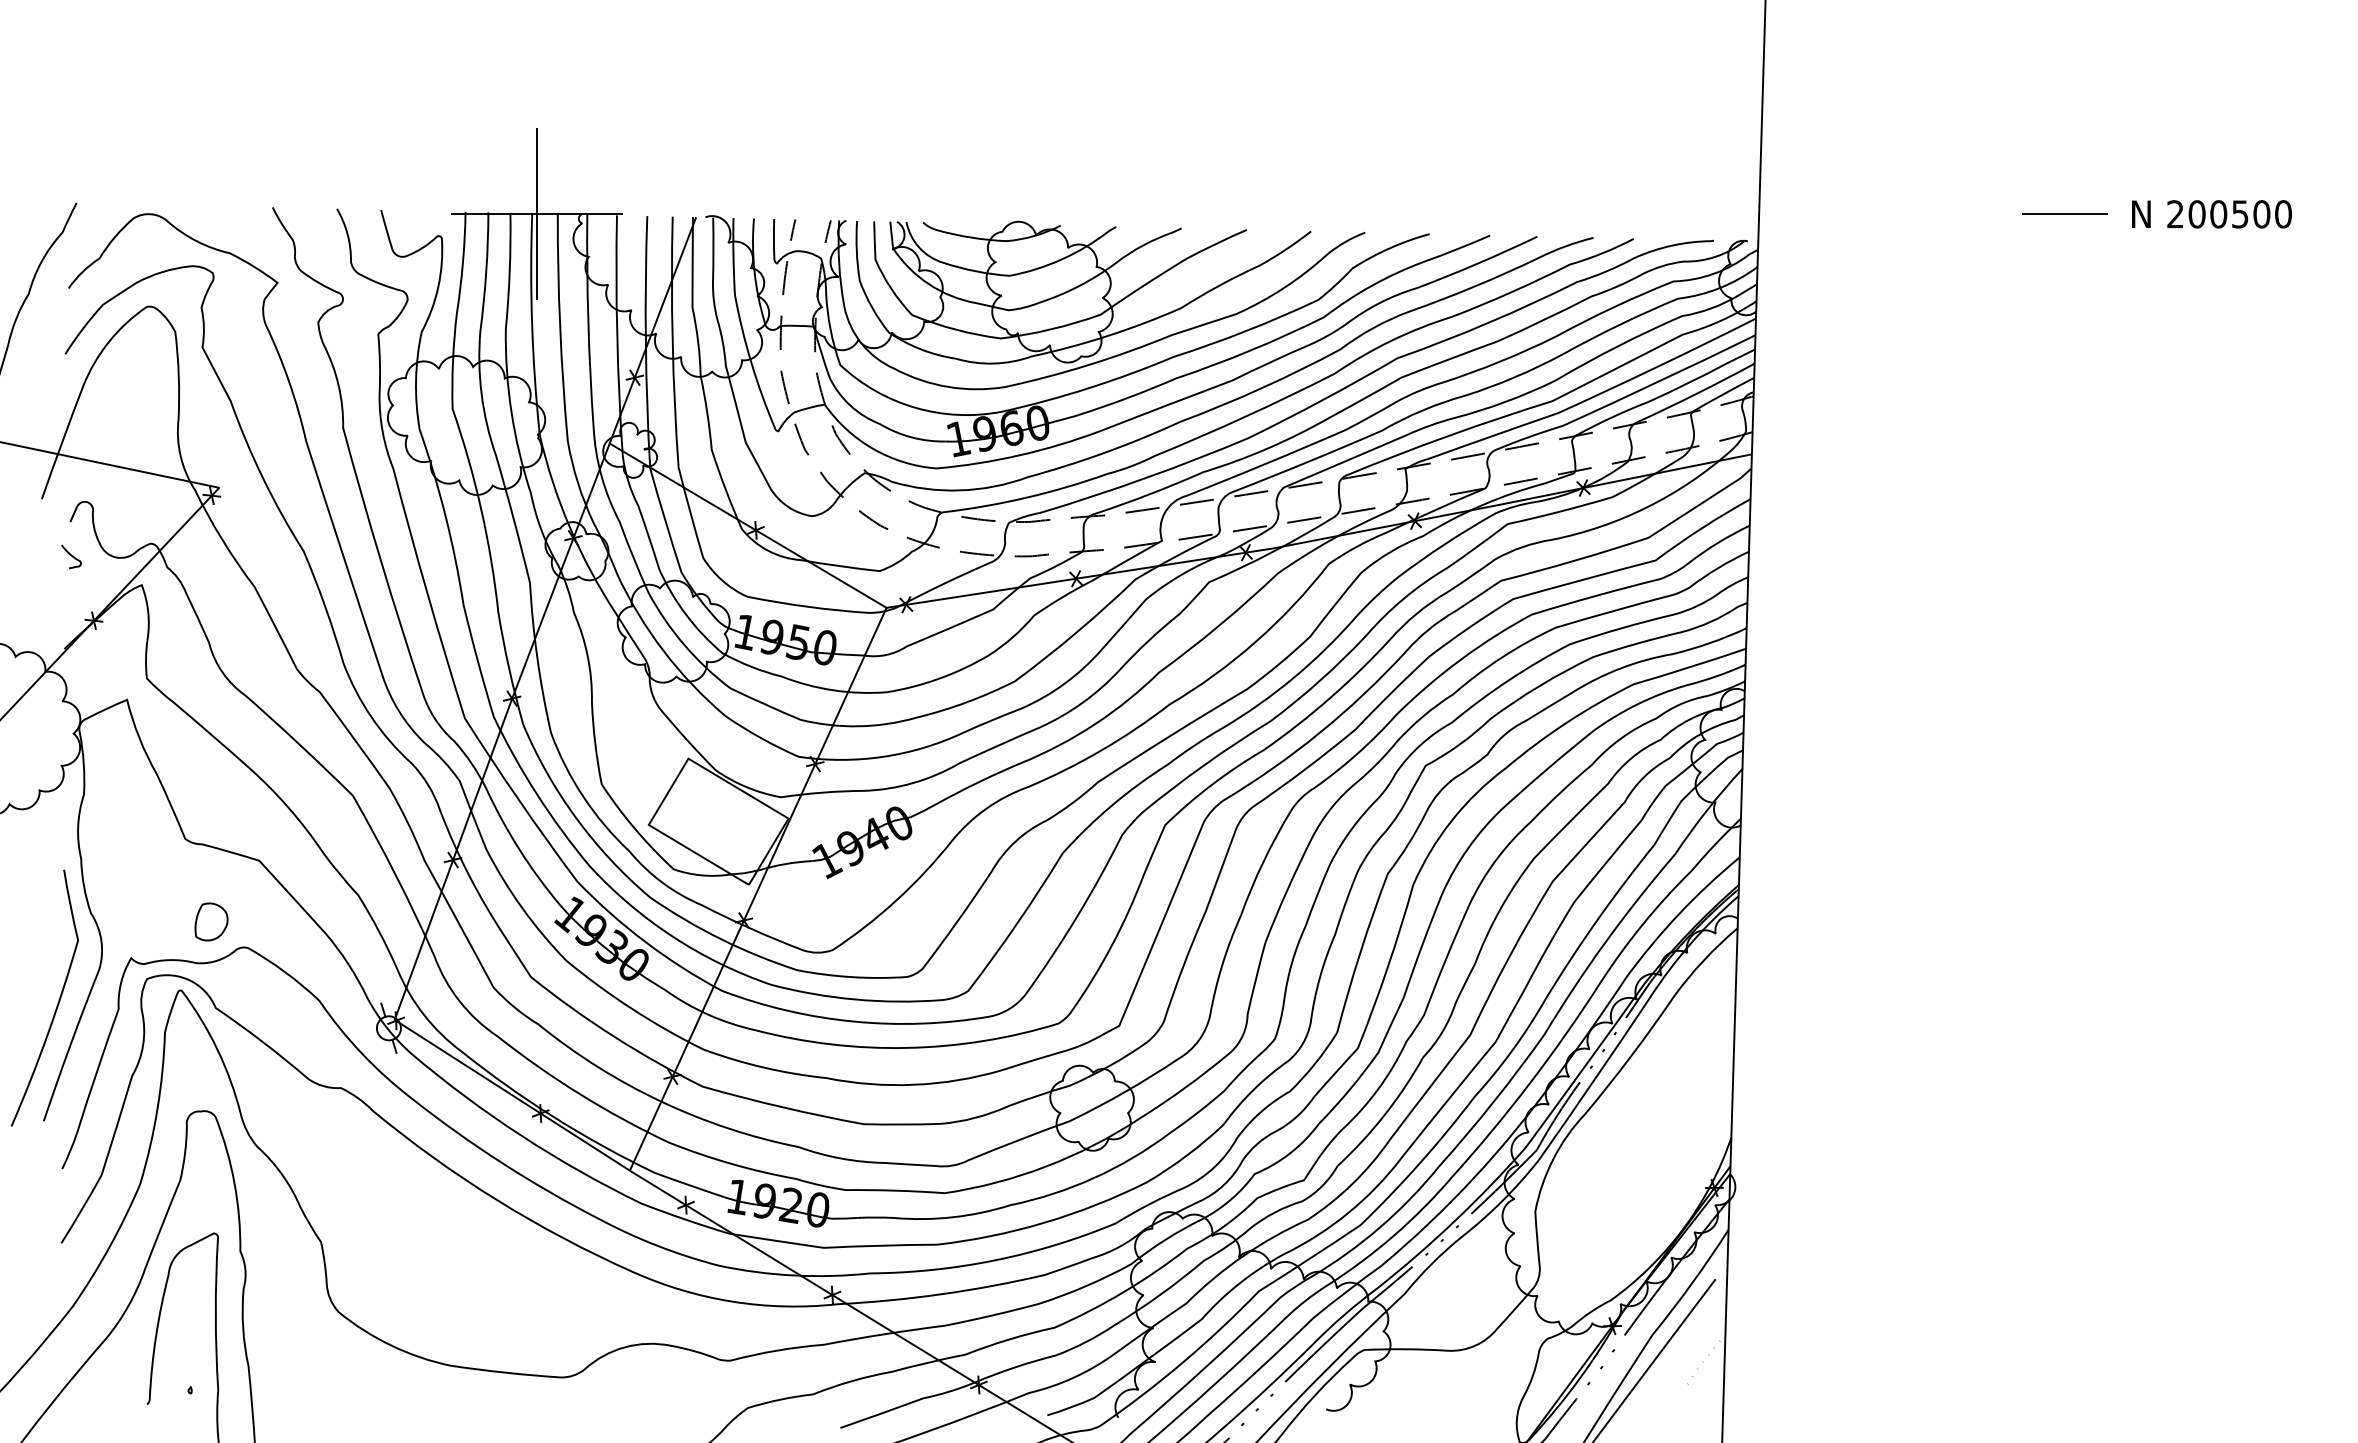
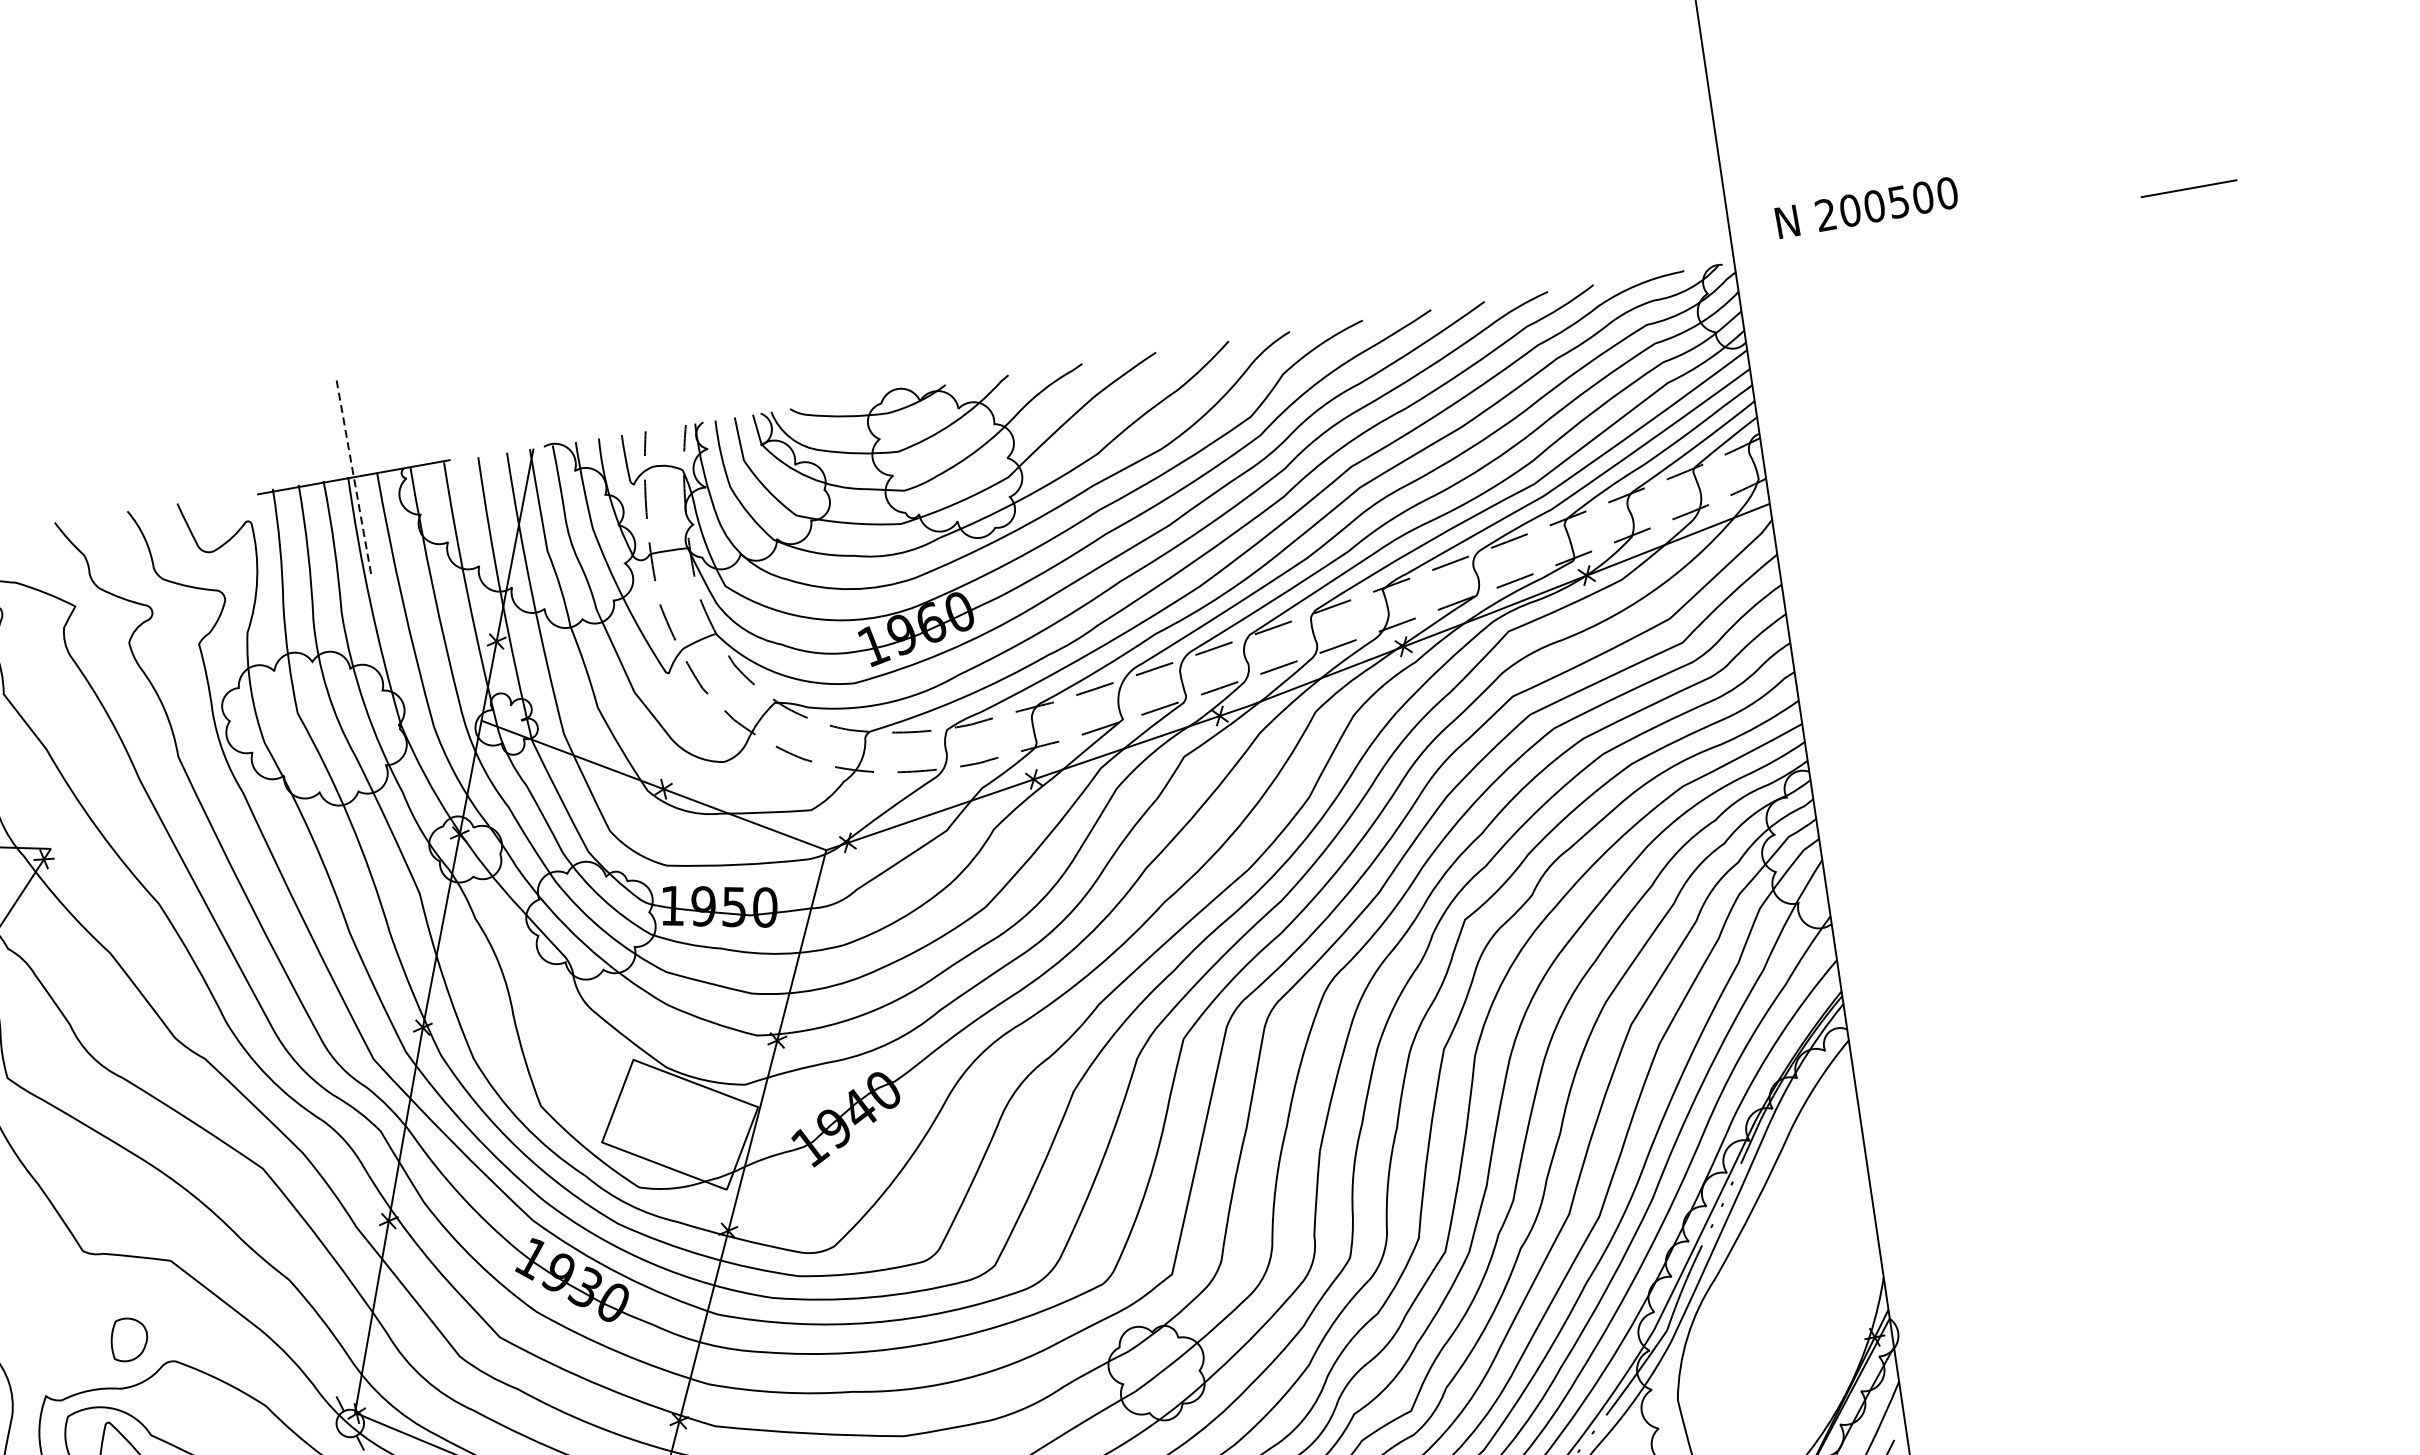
line: (2064, 213) -> (2188, 187), moved
line: (537, 214) -> (354, 477), solid -> dashed
text: (2211, 214) -> (1866, 207), moved

